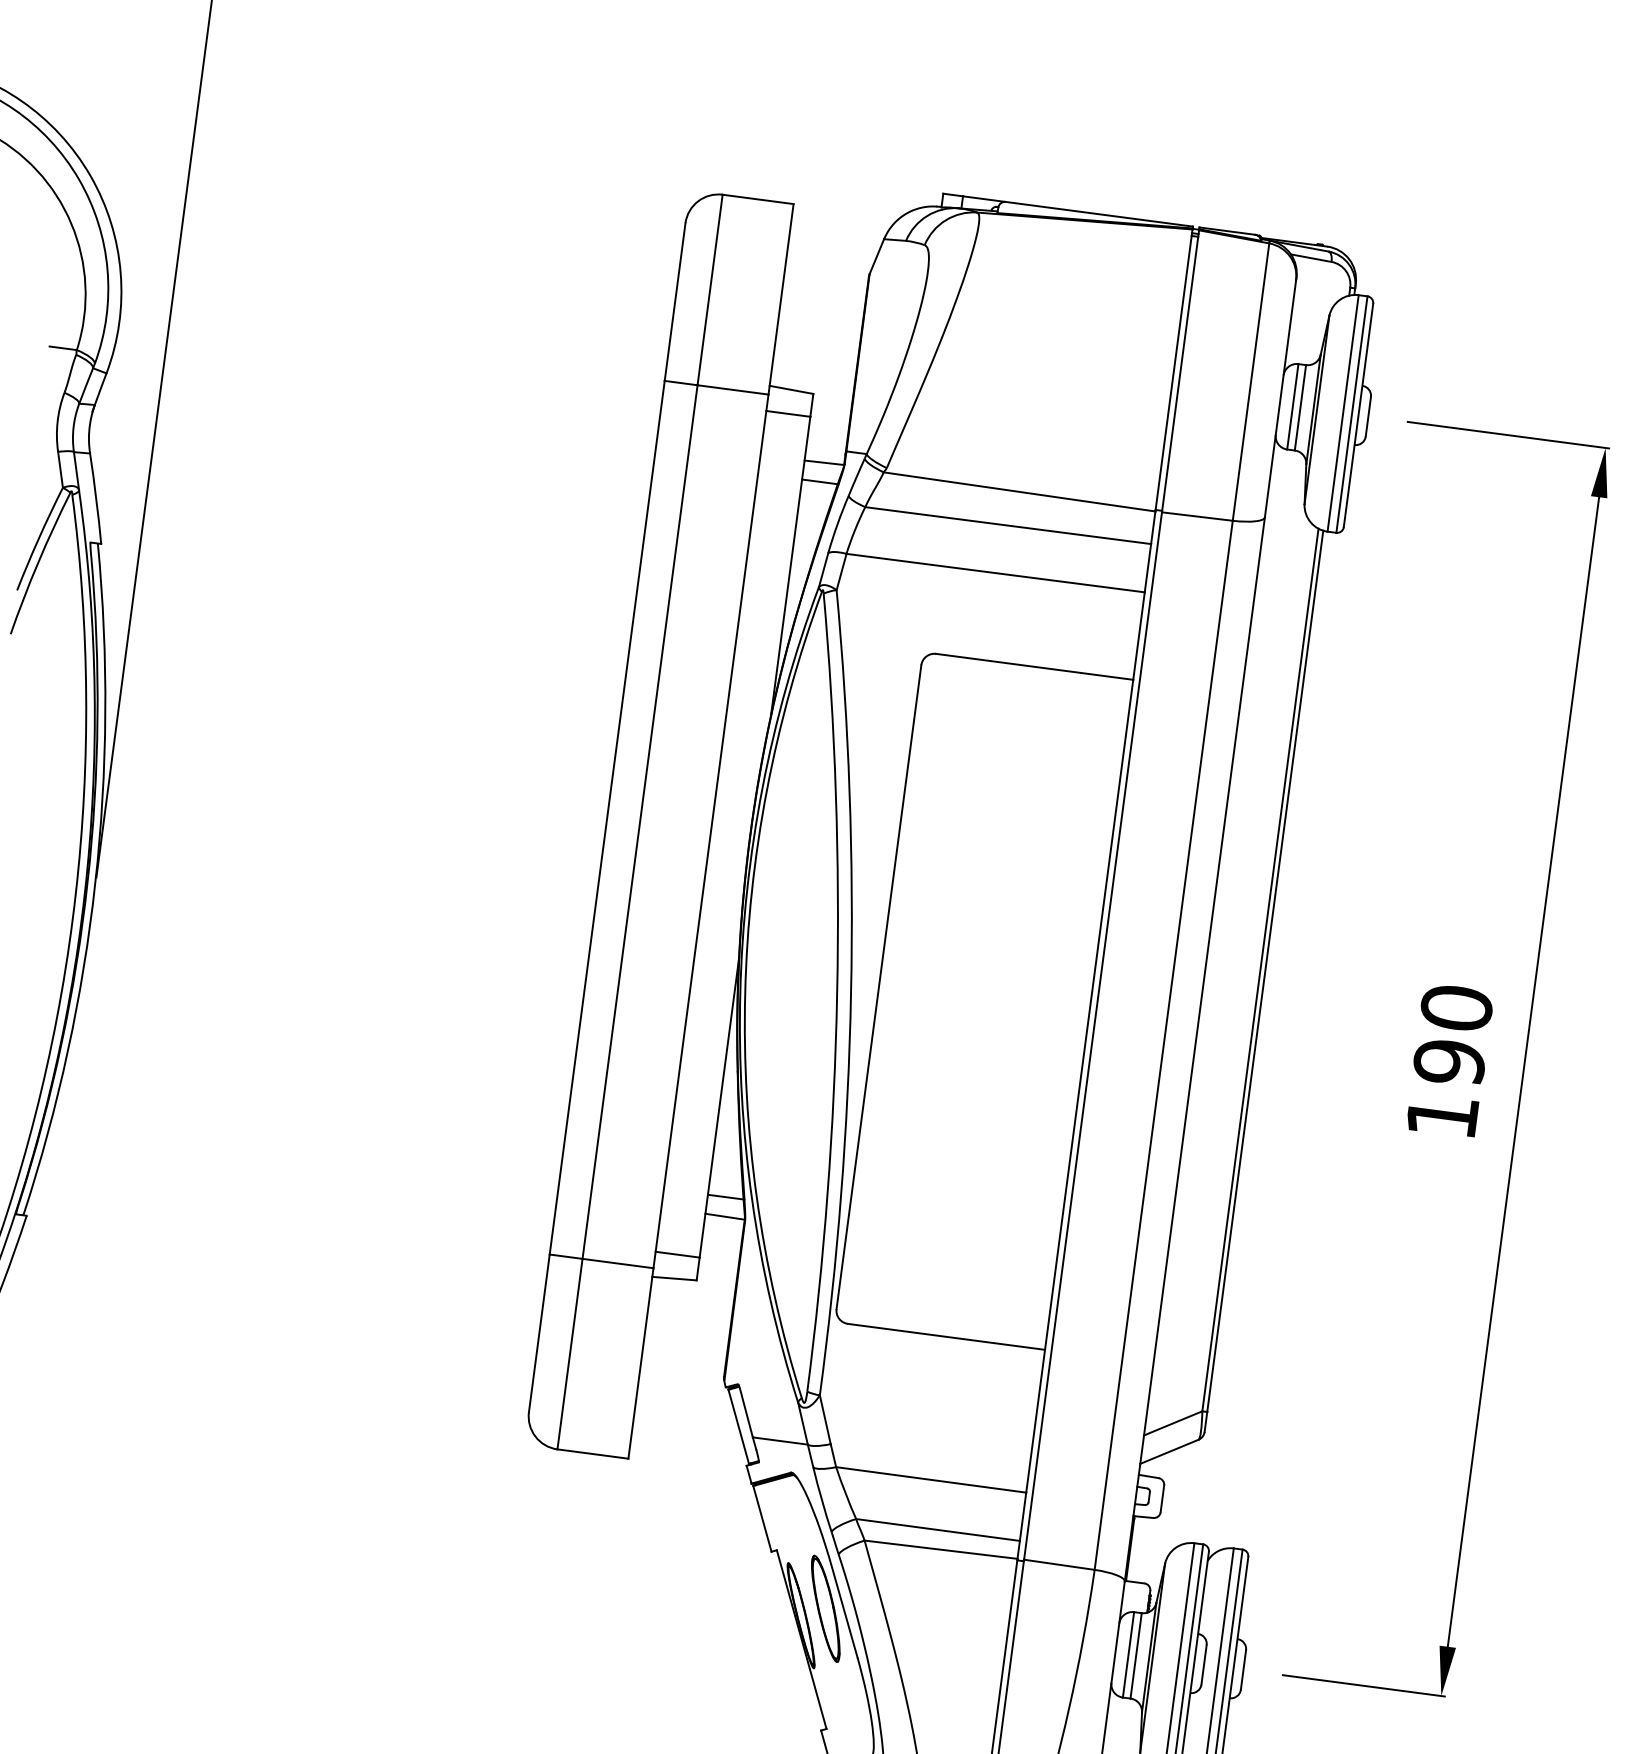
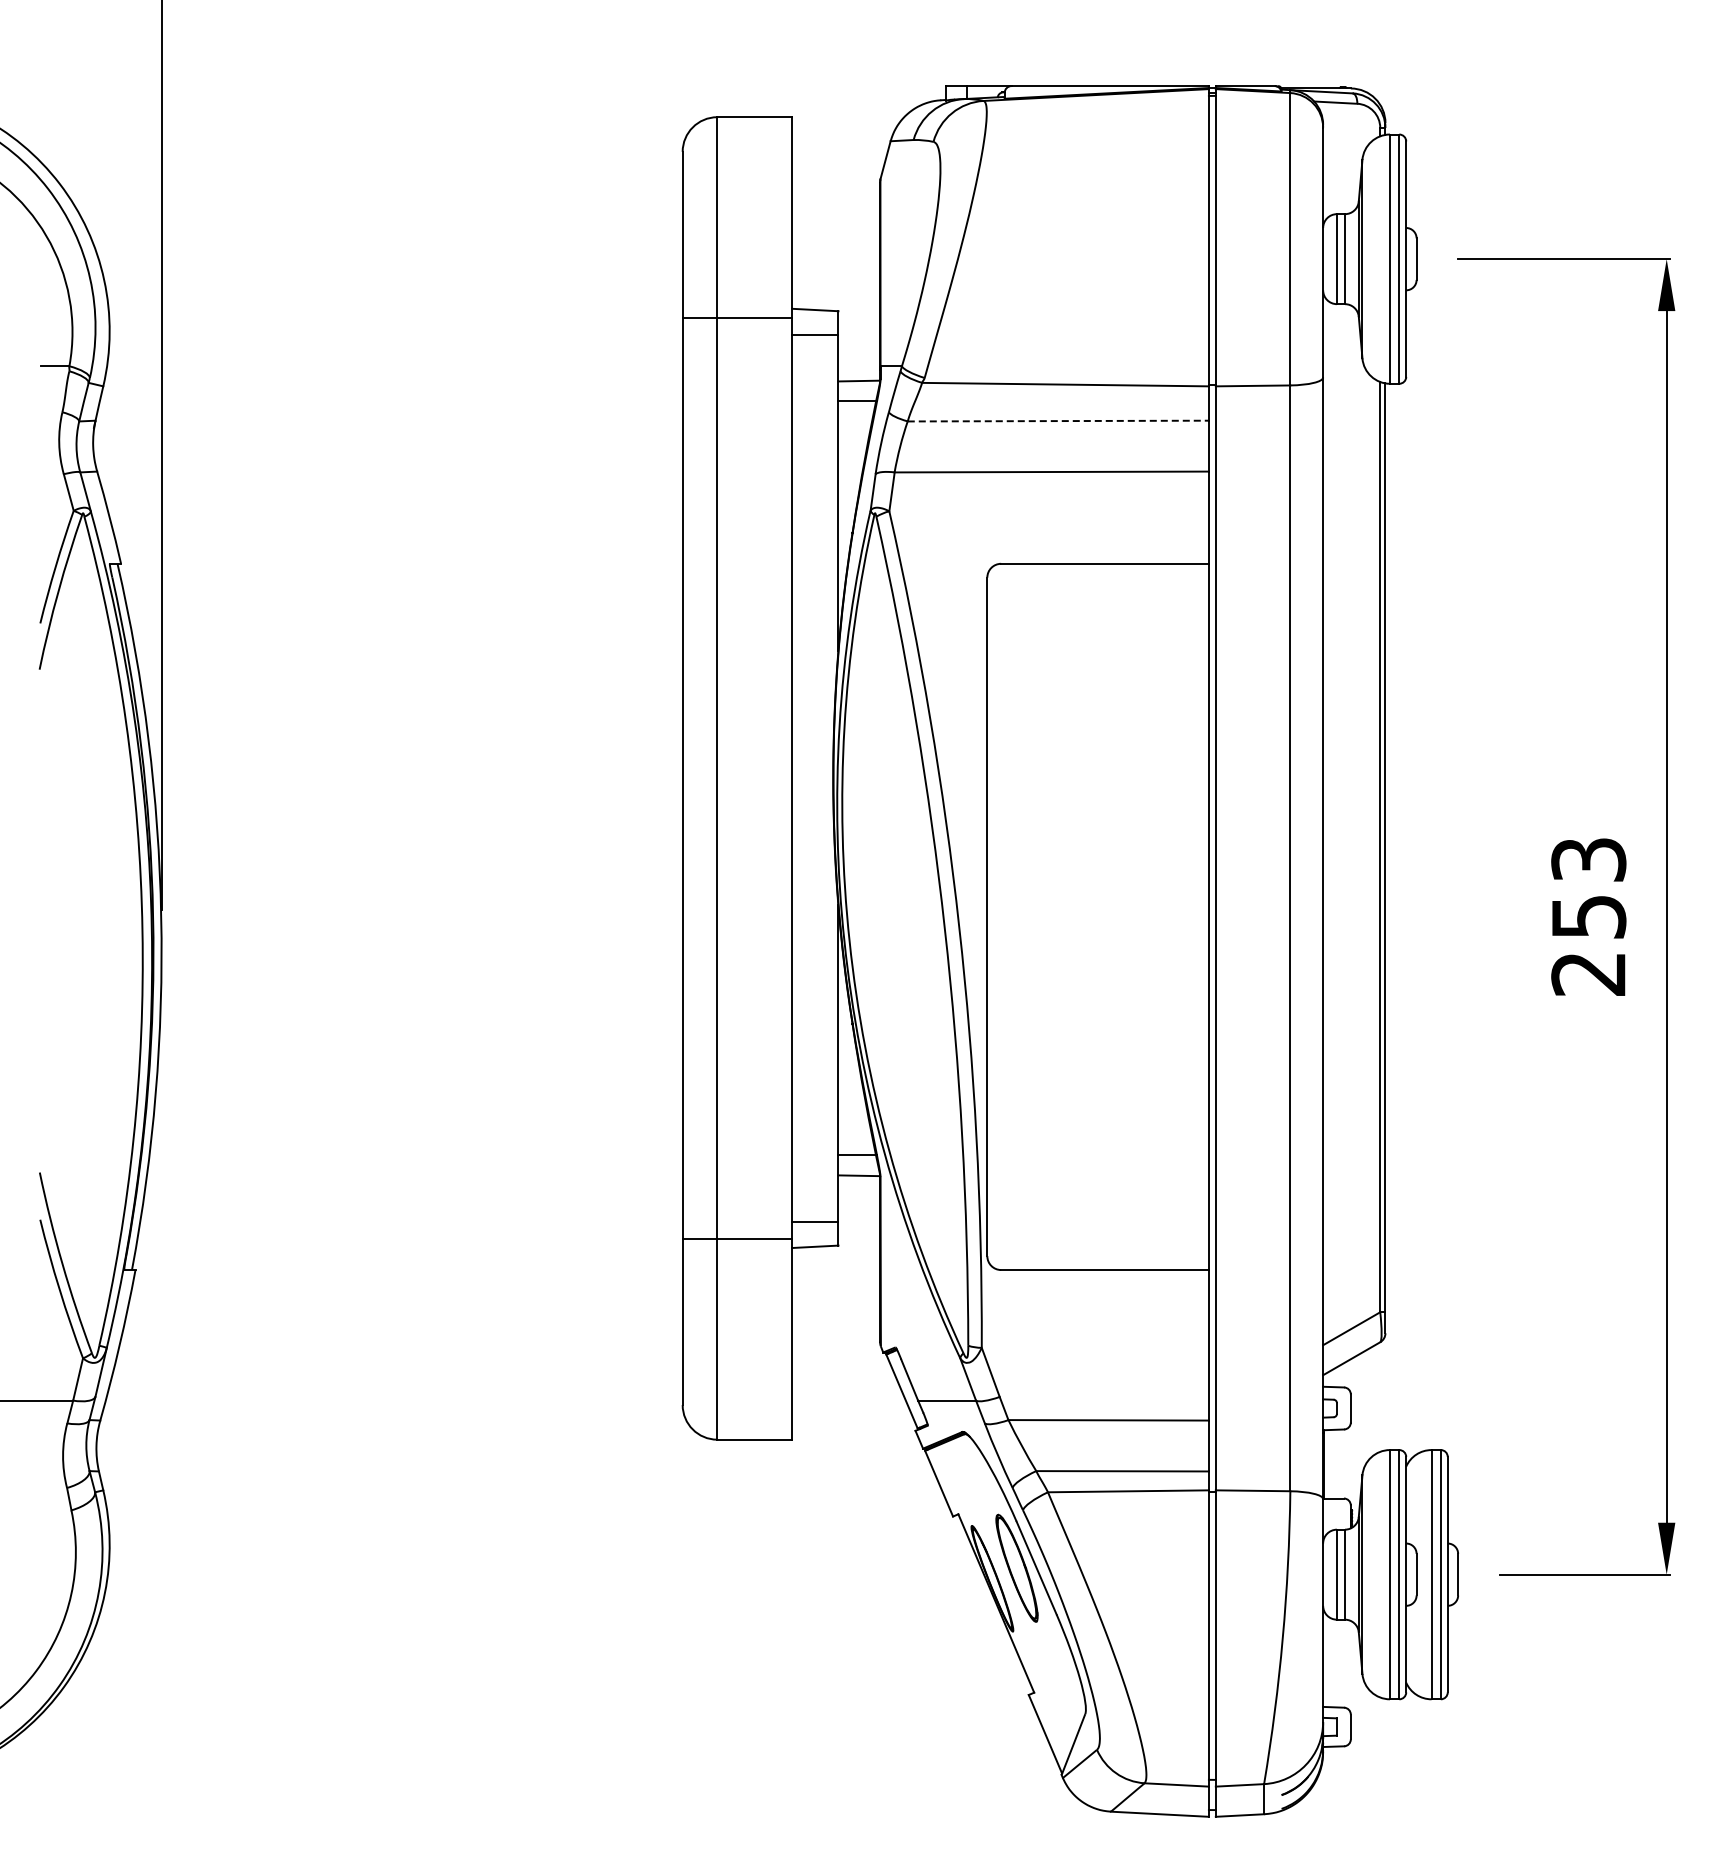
line: (1008, 526) -> (1058, 421), solid -> dashed
text: (1449, 1061) -> (1588, 916), 190 -> 253

